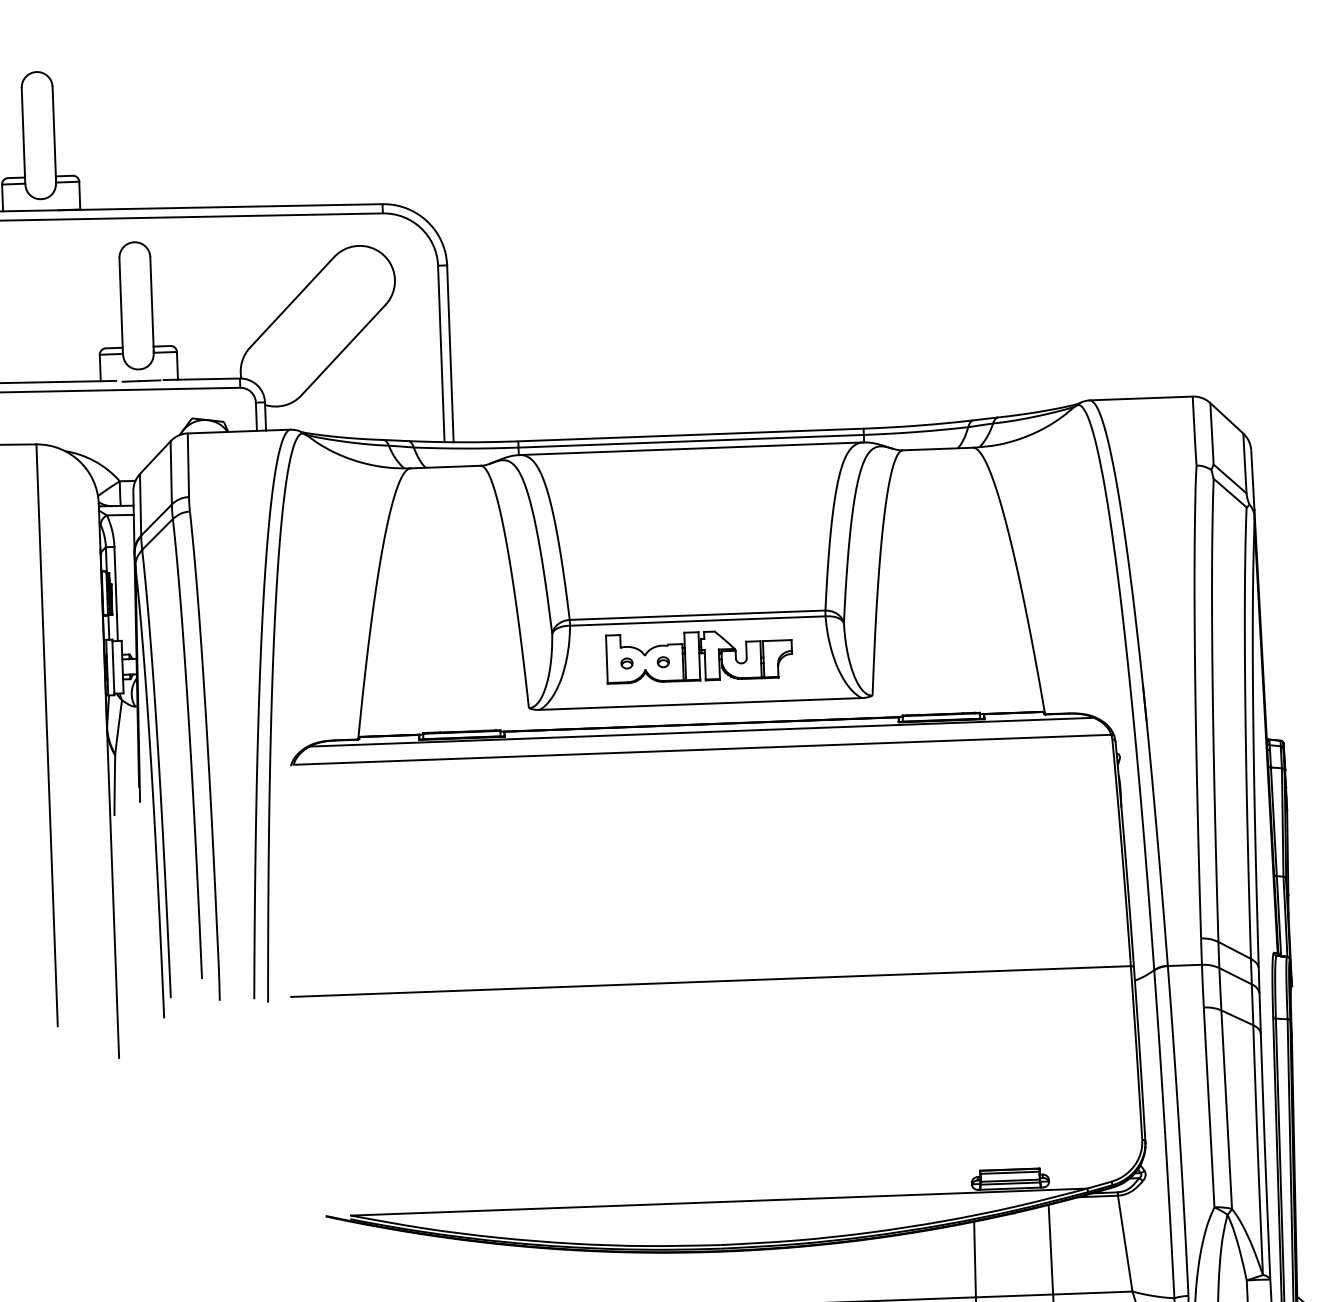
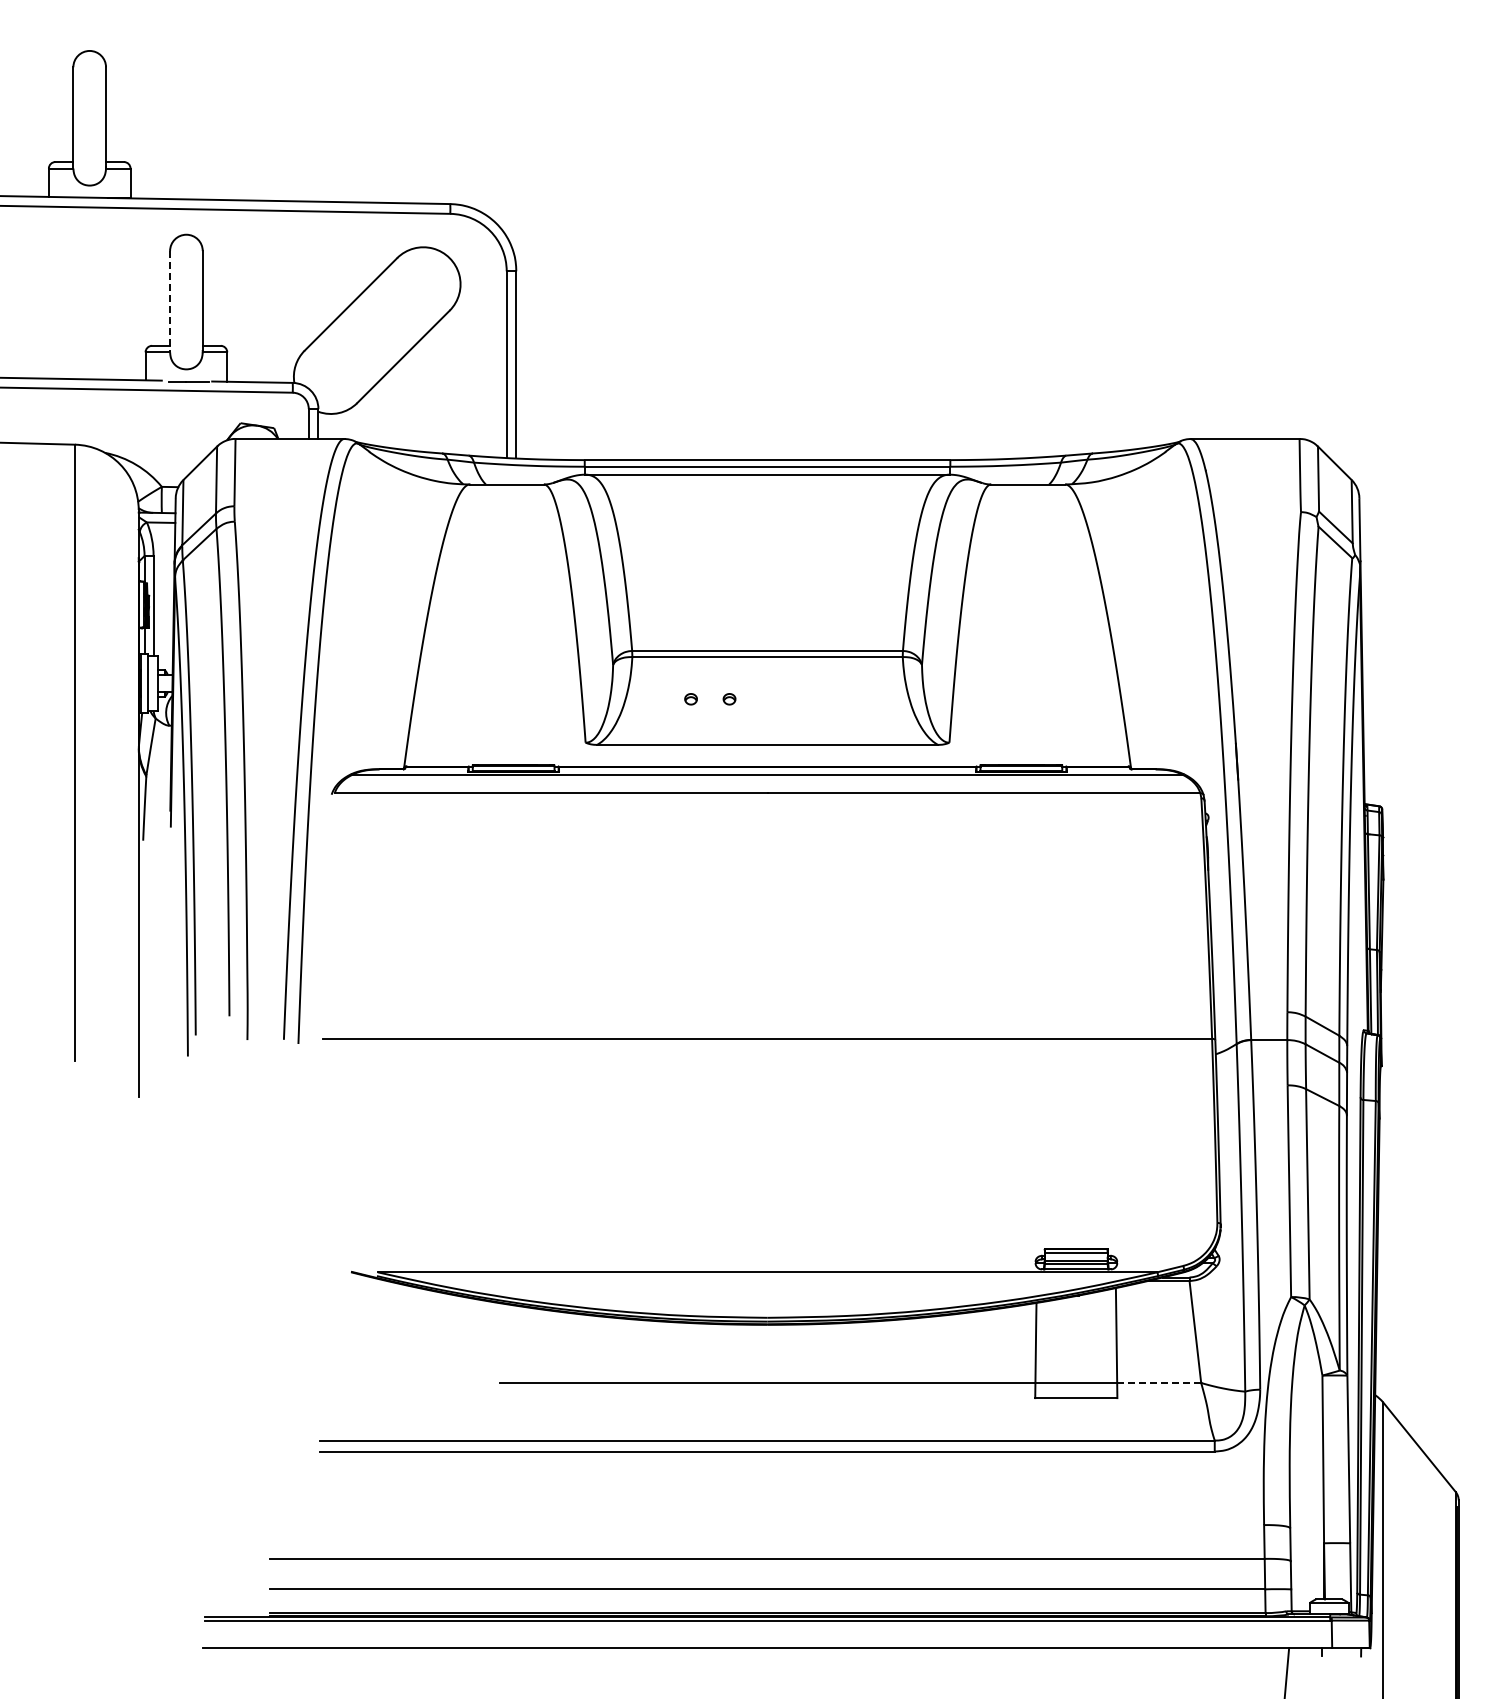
line: (121, 305) -> (170, 301), solid -> dashed
part: (699, 656) -> (767, 694), removed
line: (1093, 1292) -> (1159, 1382), solid -> dashed

